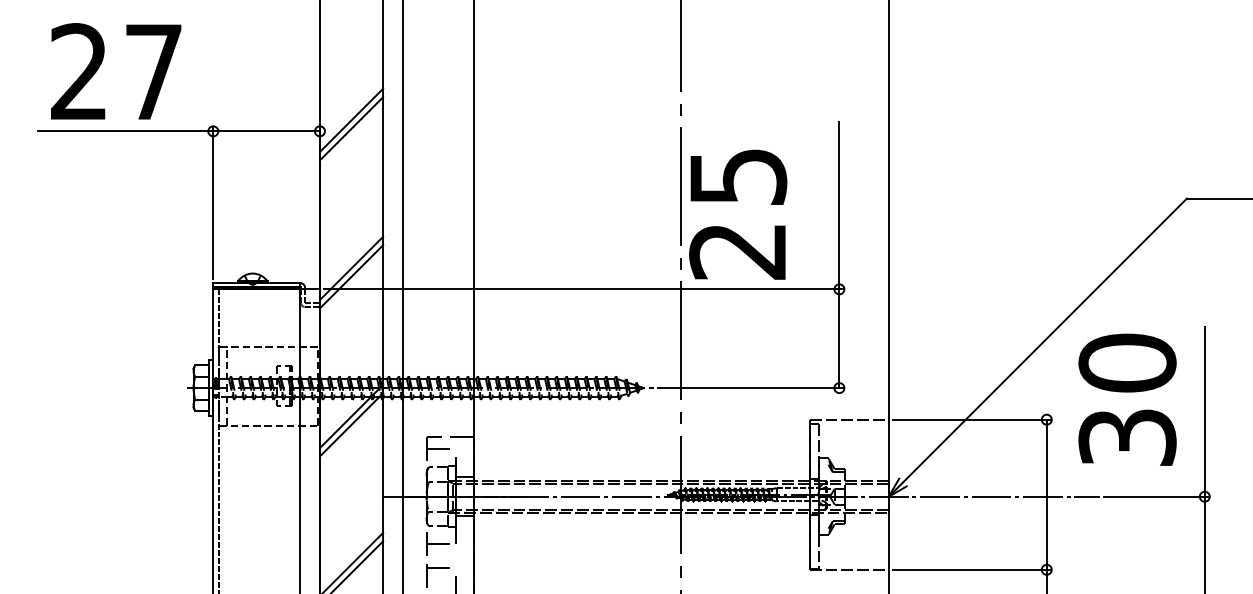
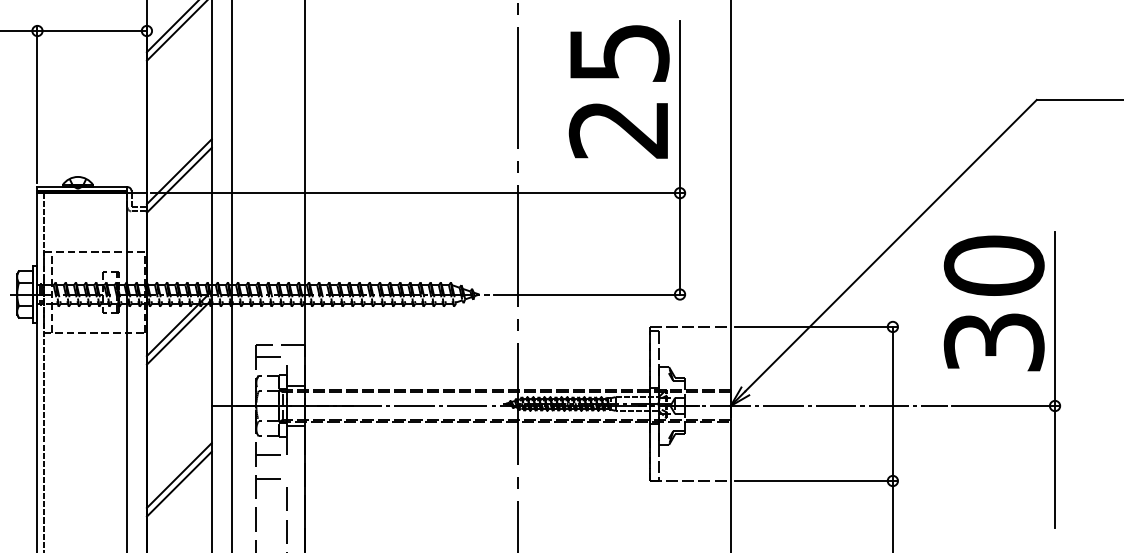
text: (738, 214) -> (619, 91), moved
text: (1127, 399) -> (994, 303), moved

